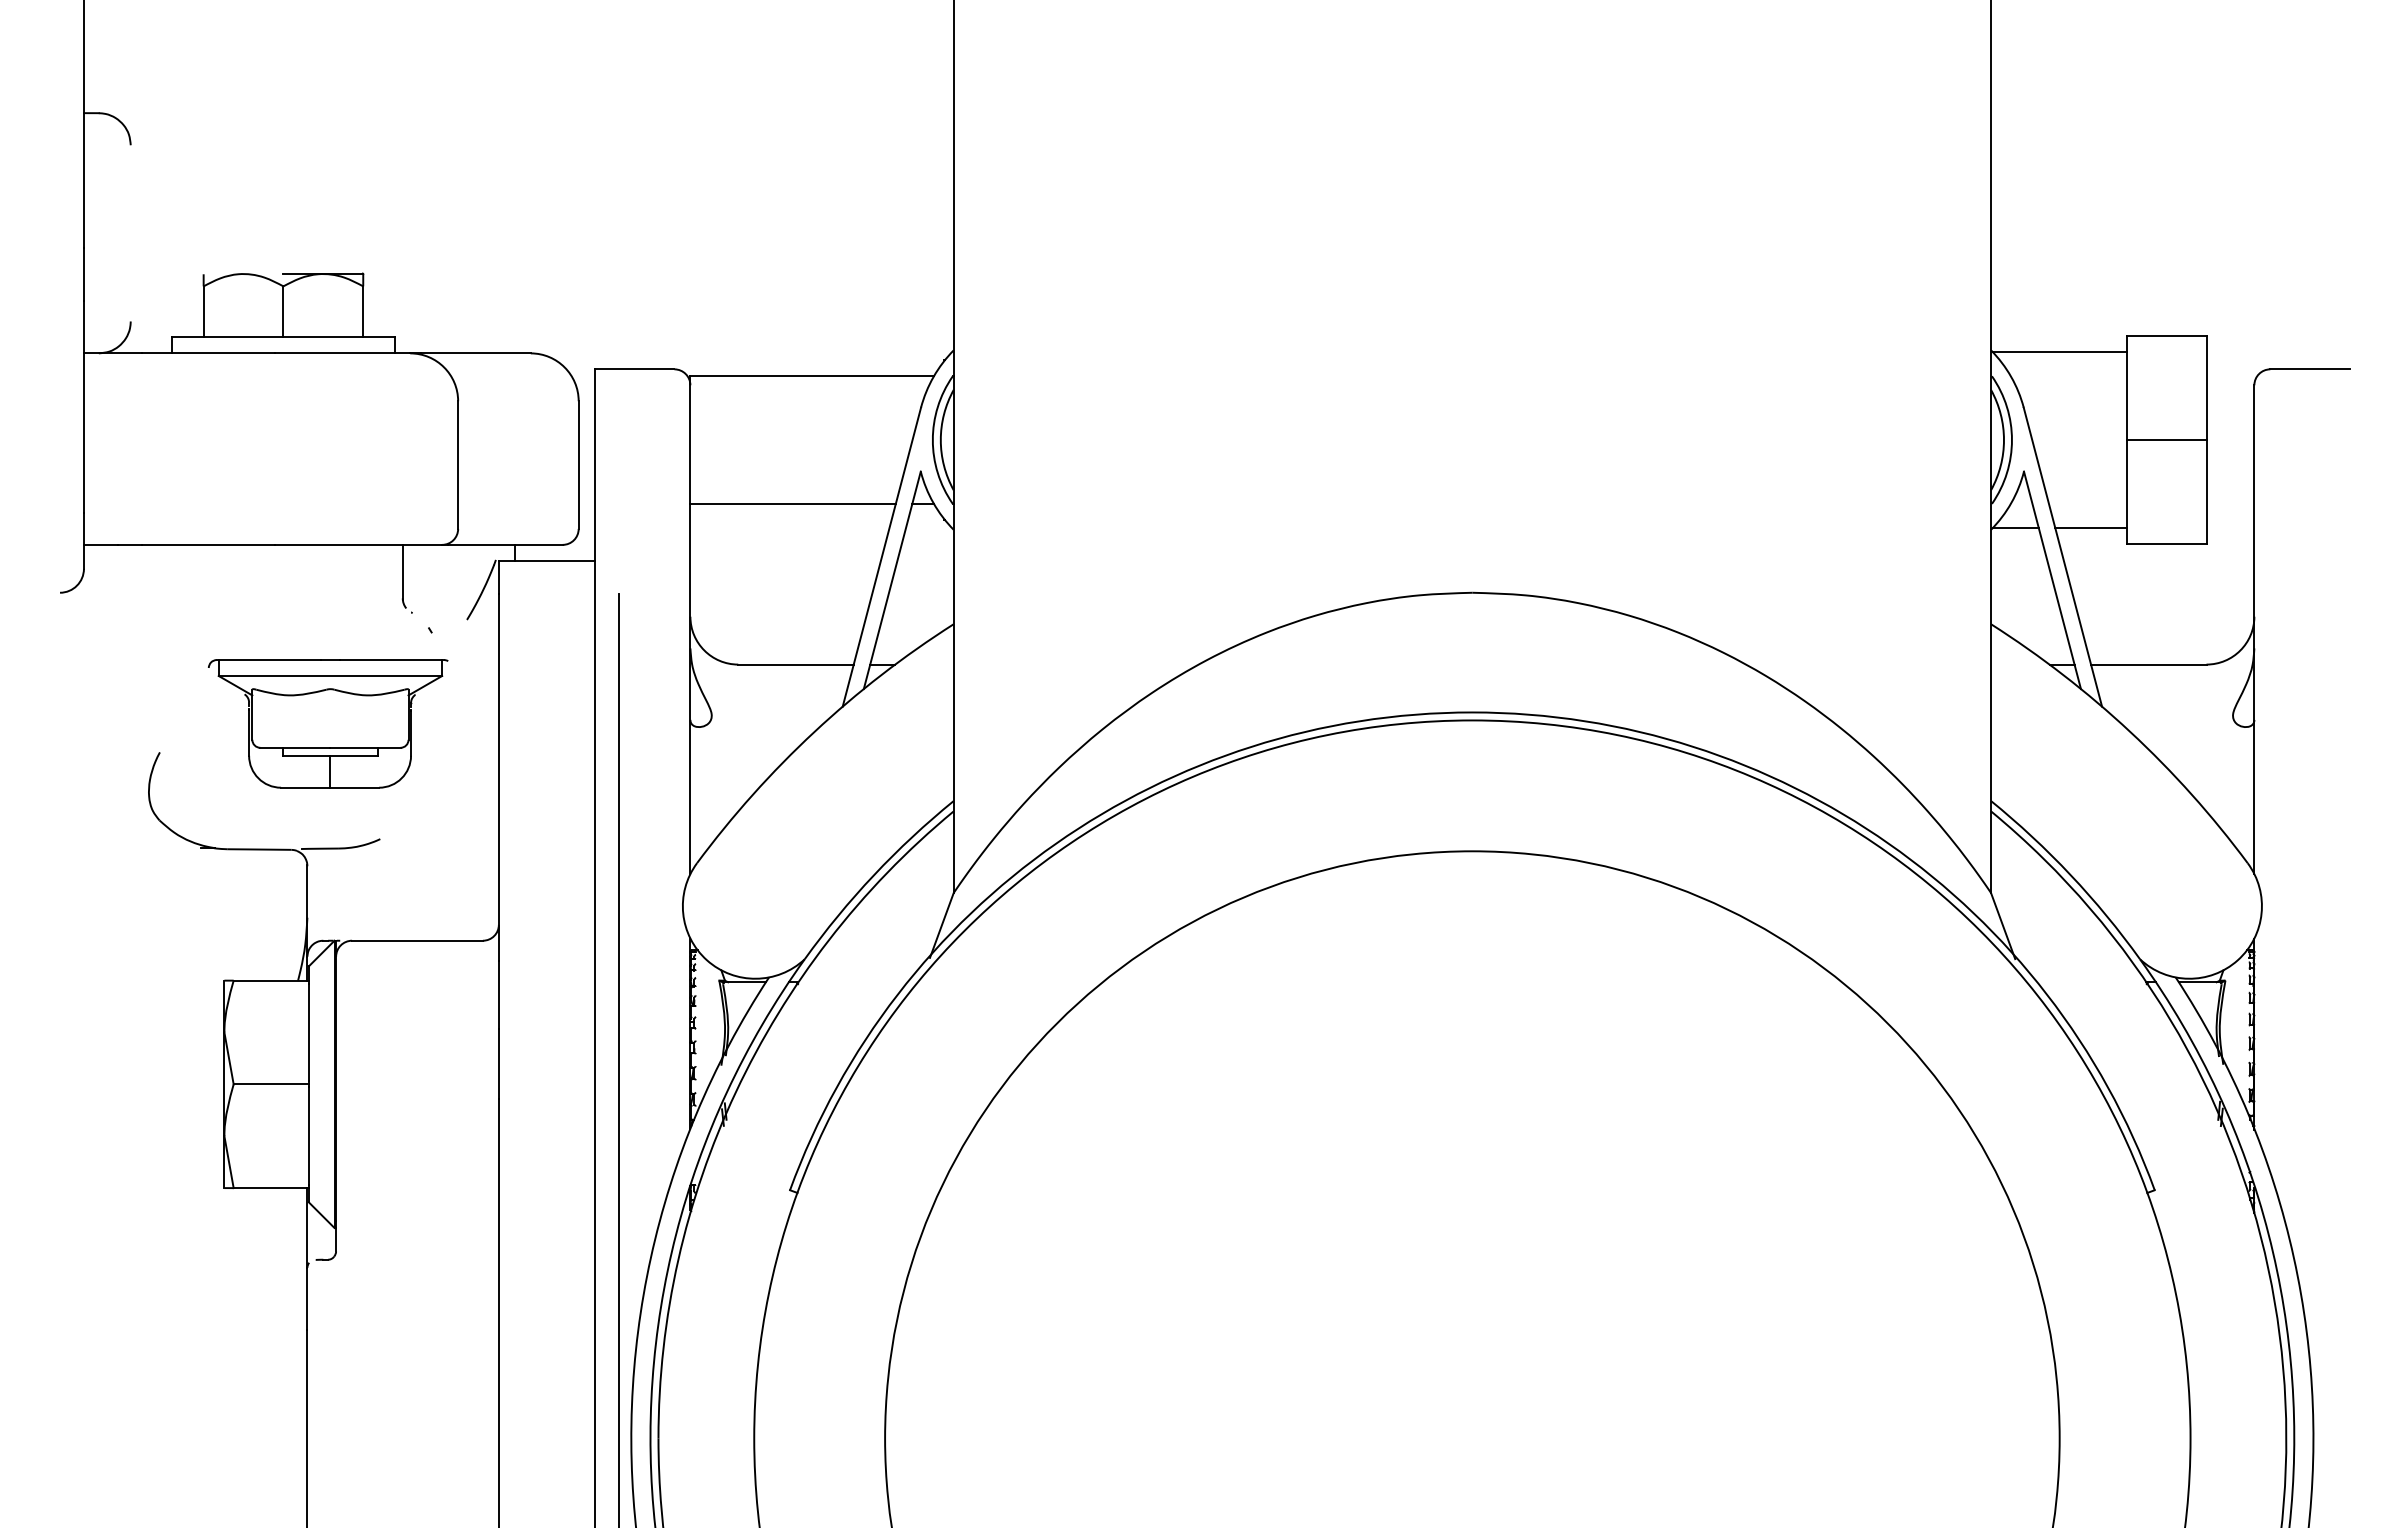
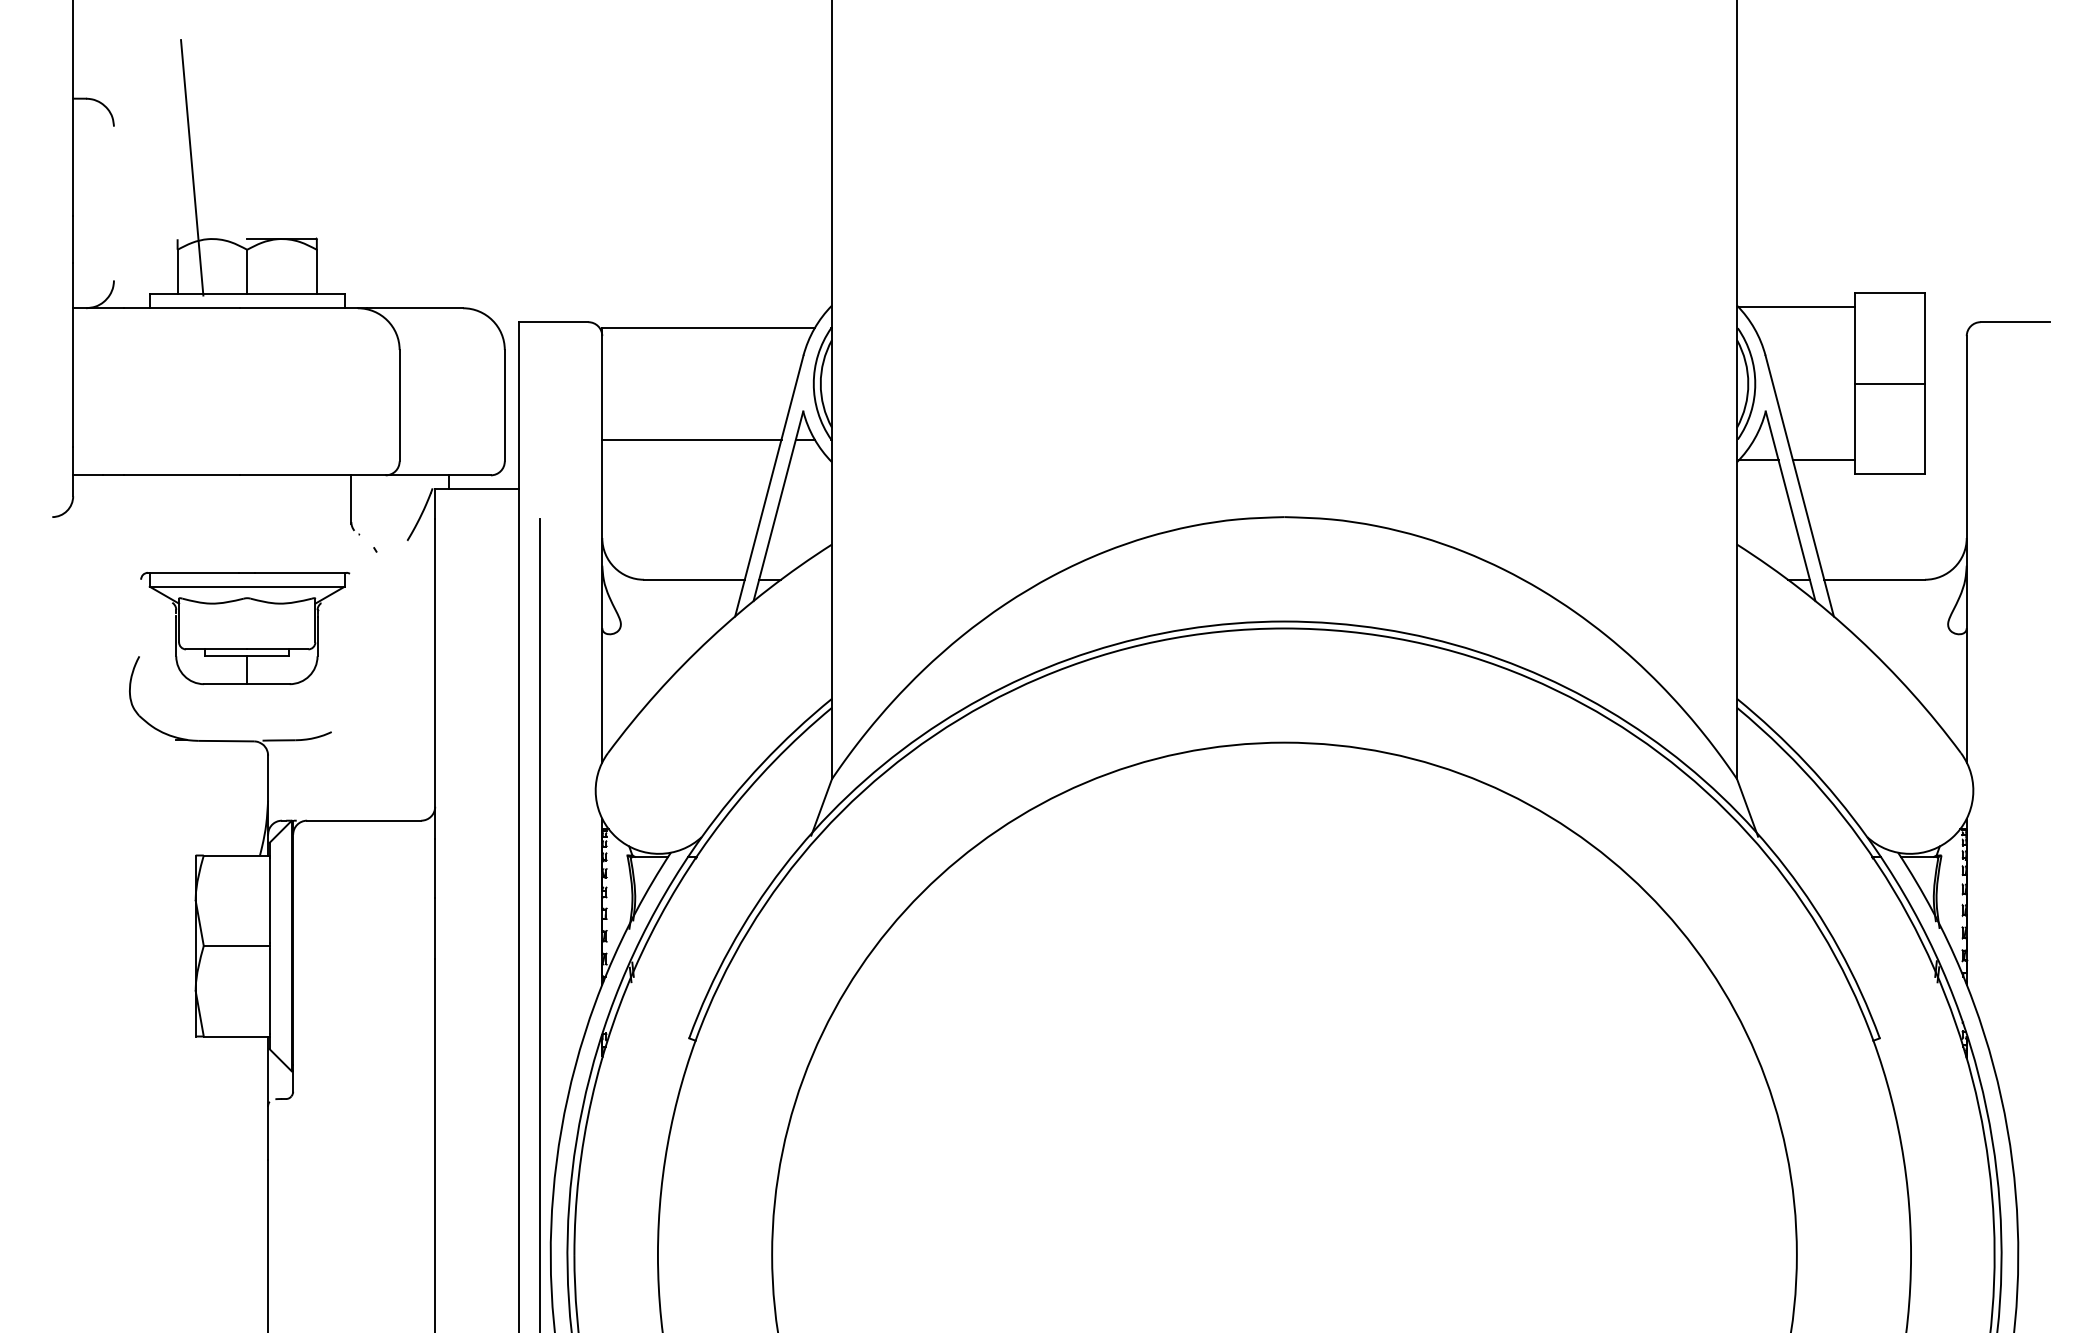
line: (220, 192) -> (192, 167), added
part: (328, 723) -> (245, 628), moved

